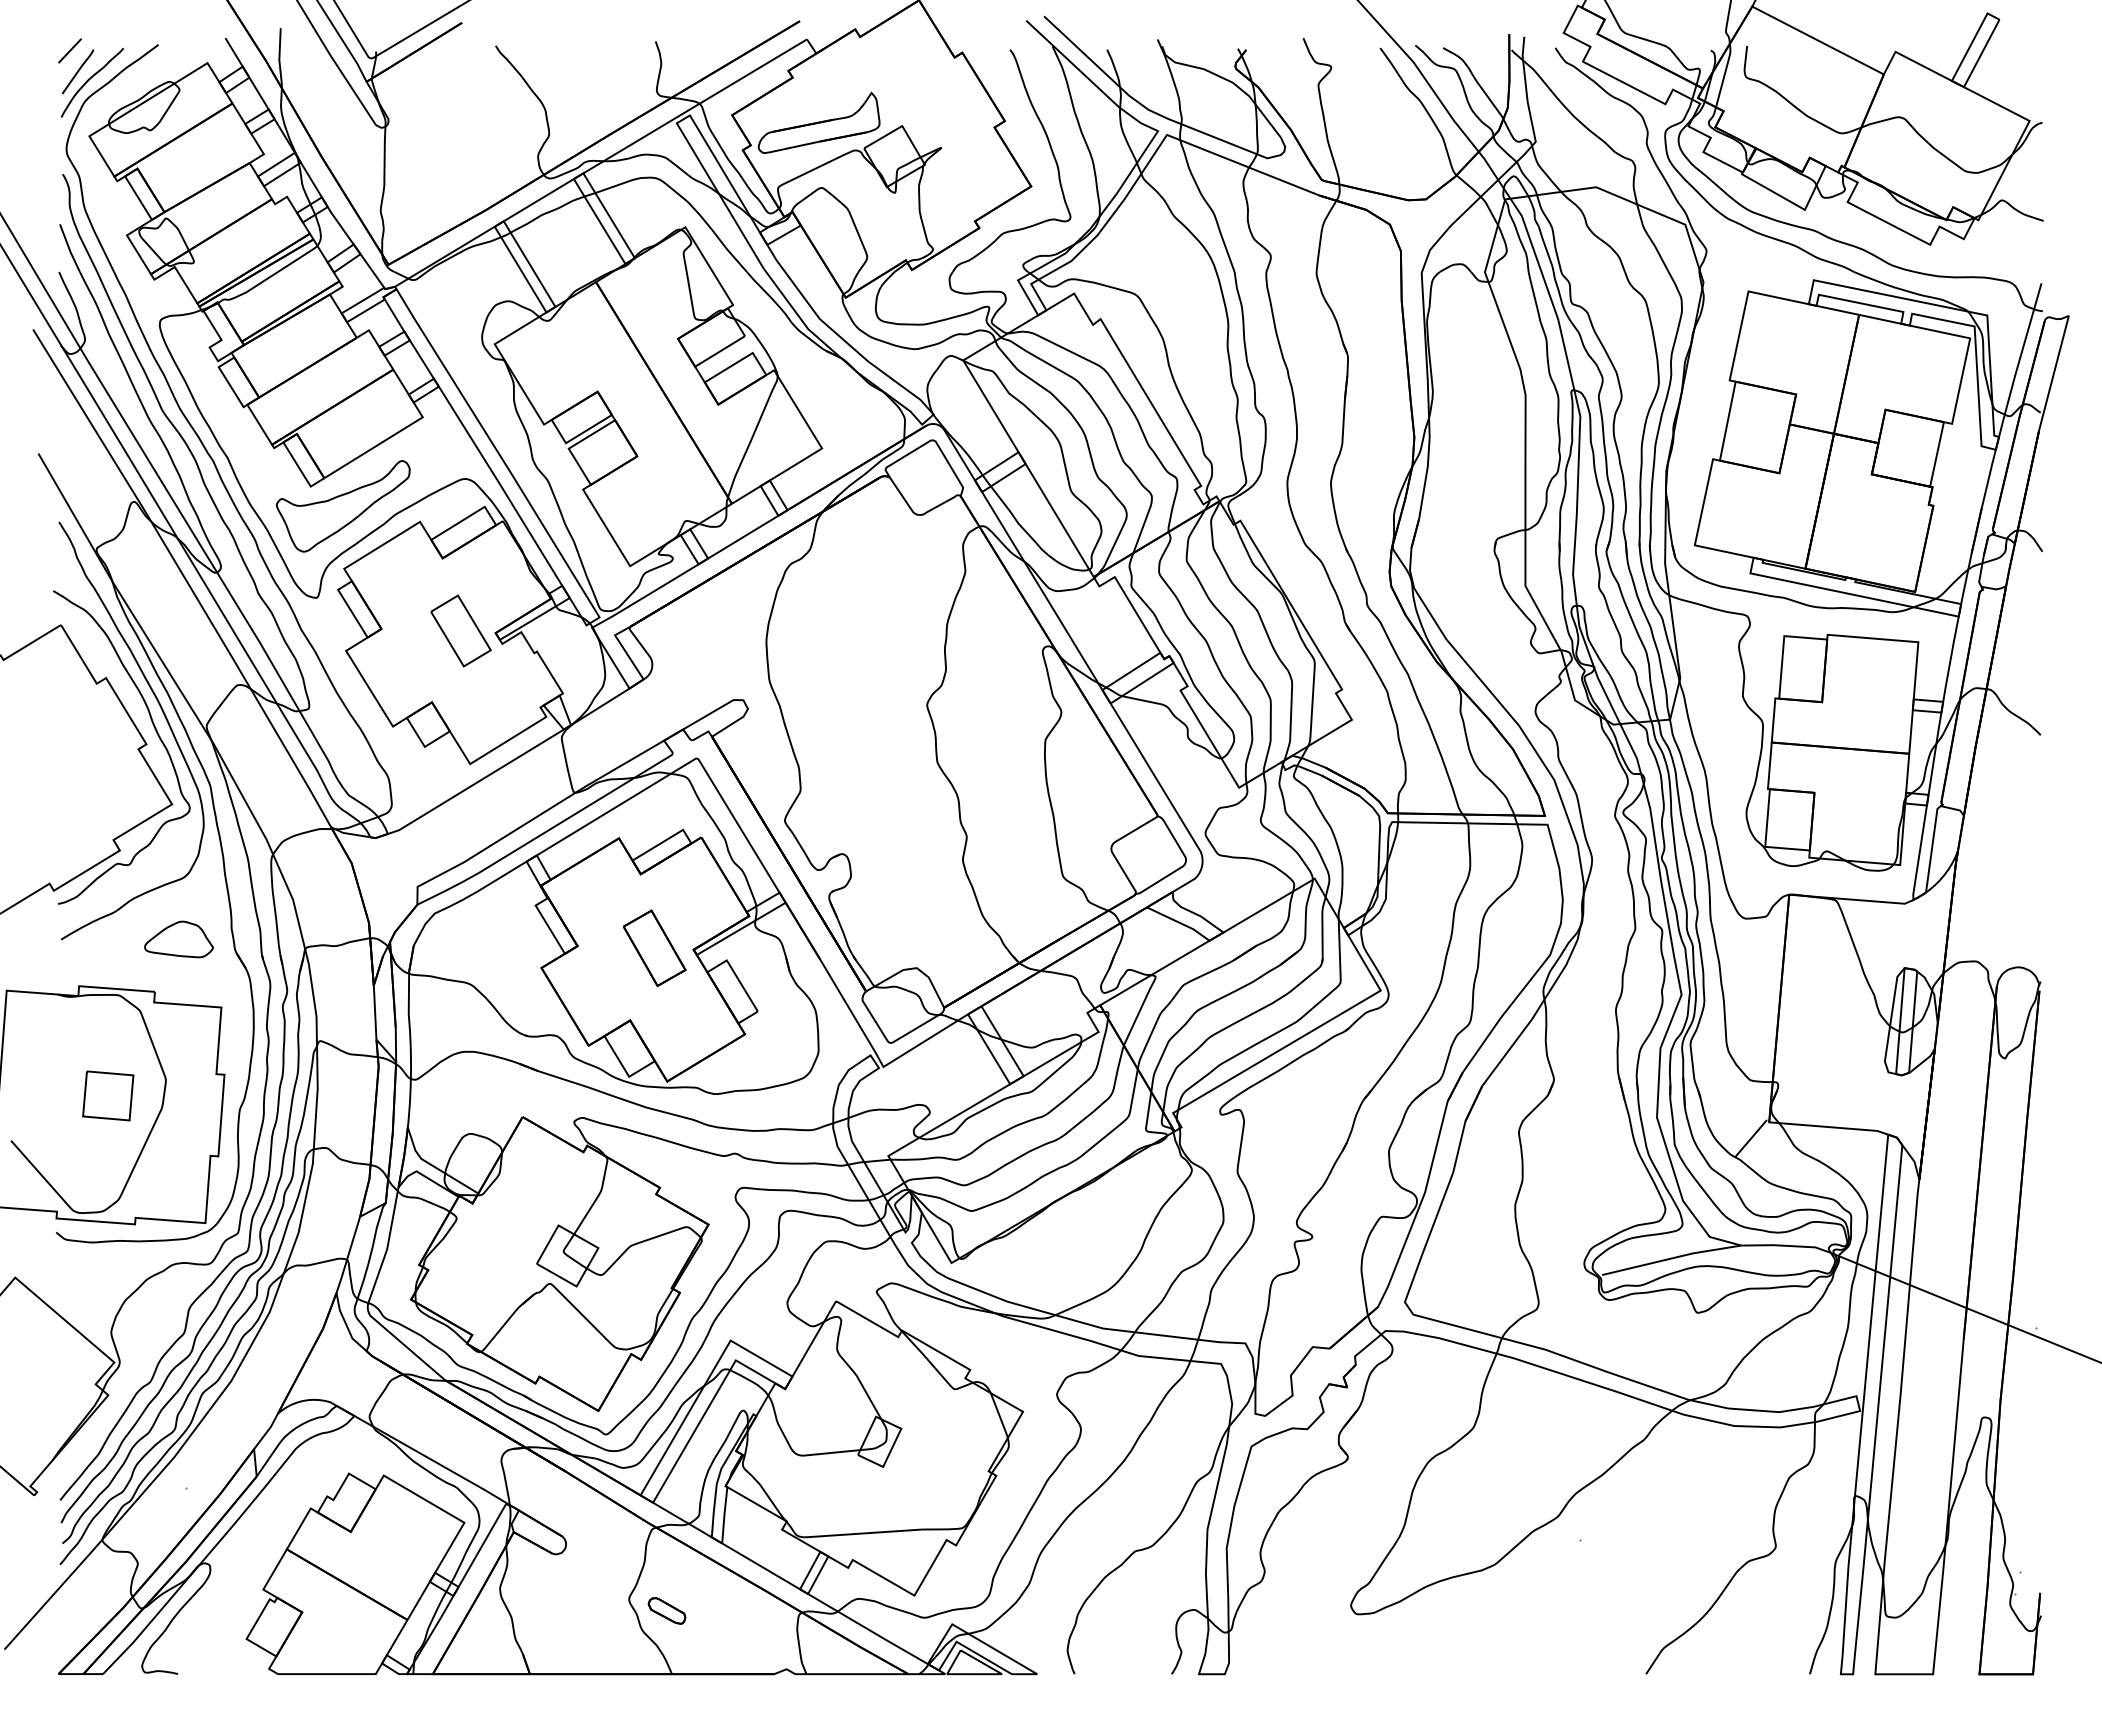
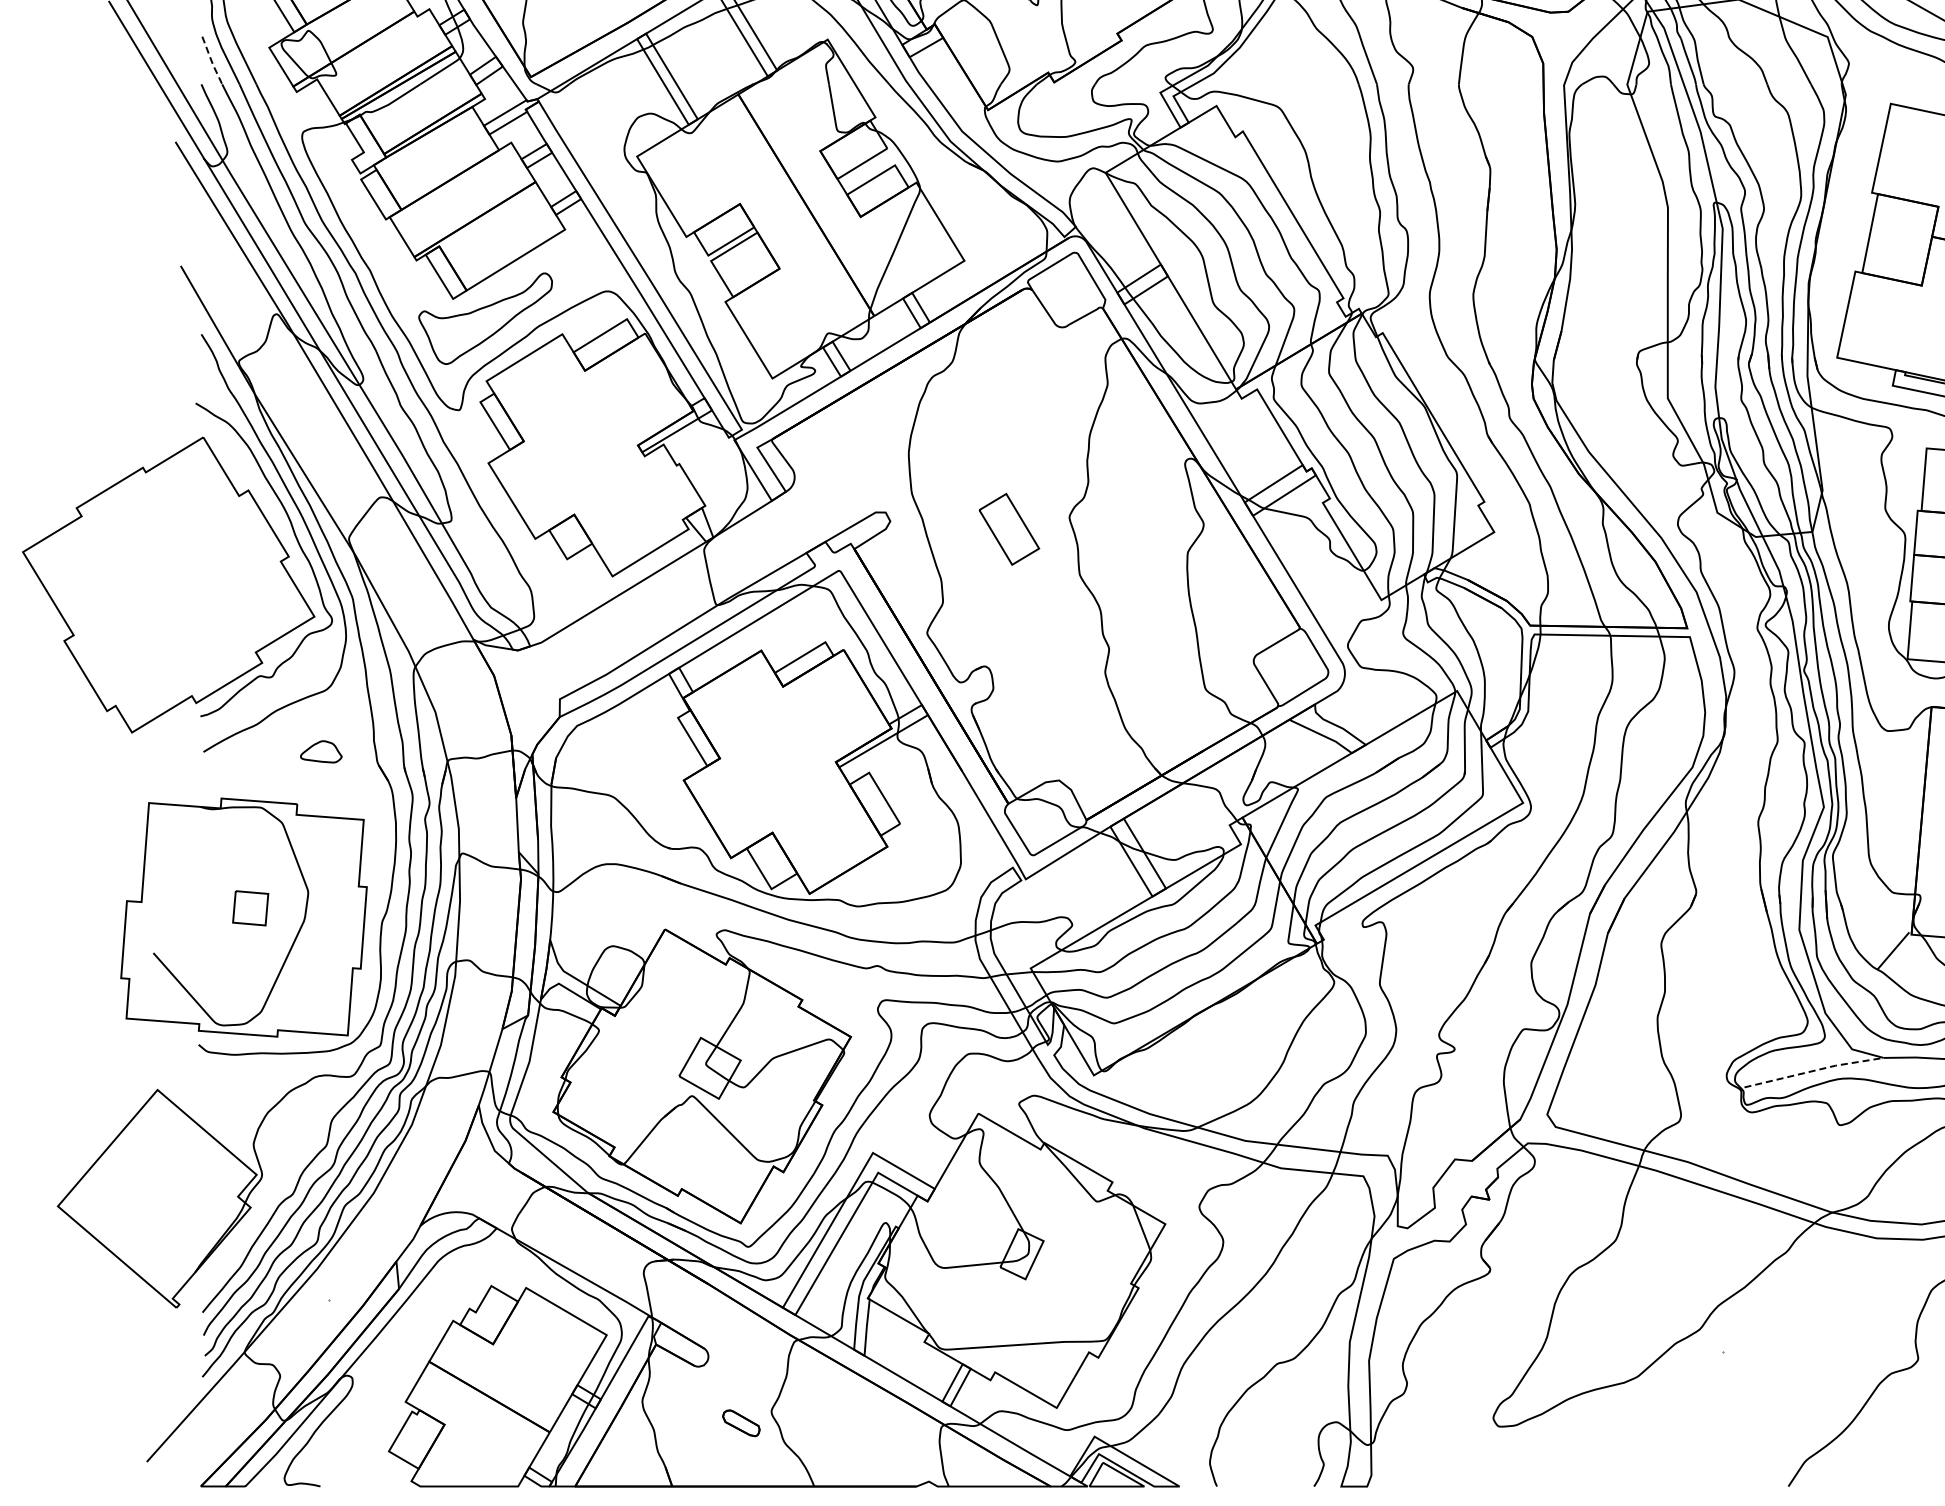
line: (69, 248) -> (211, 60), solid -> dashed
part: (460, 630) -> (1008, 528), moved
part: (178, 939) -> (320, 751), size x0.6
part: (654, 948) -> (796, 760), removed
part: (108, 1095) -> (250, 907), size x0.7
line: (1671, 1258) -> (1813, 1070), solid -> dashed
part: (666, 1610) -> (740, 1422), moved

